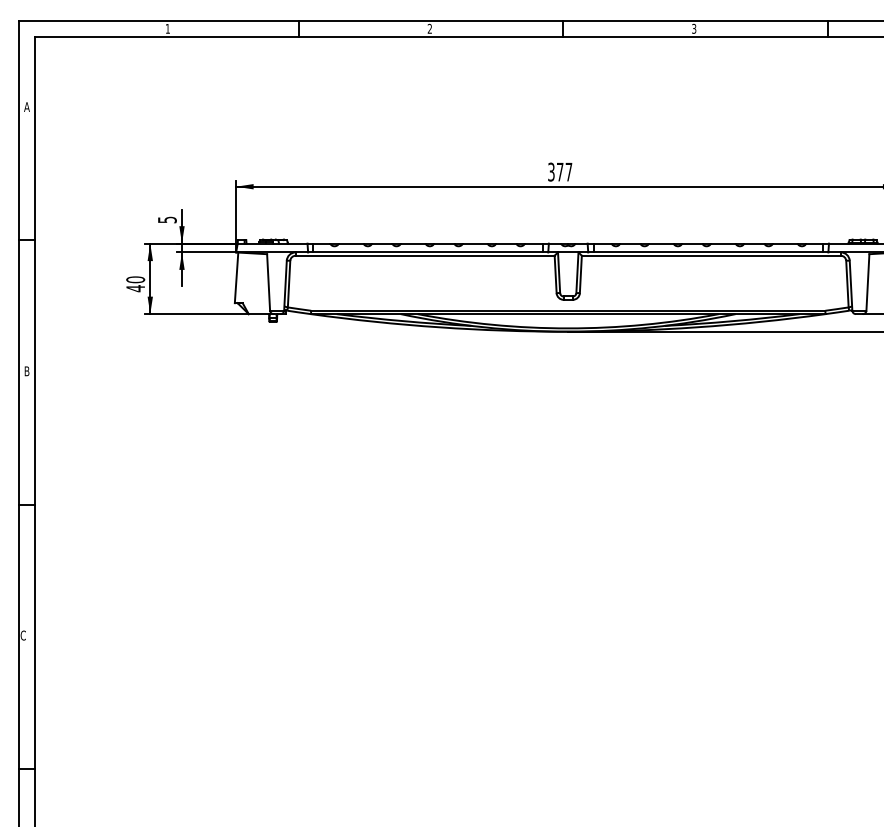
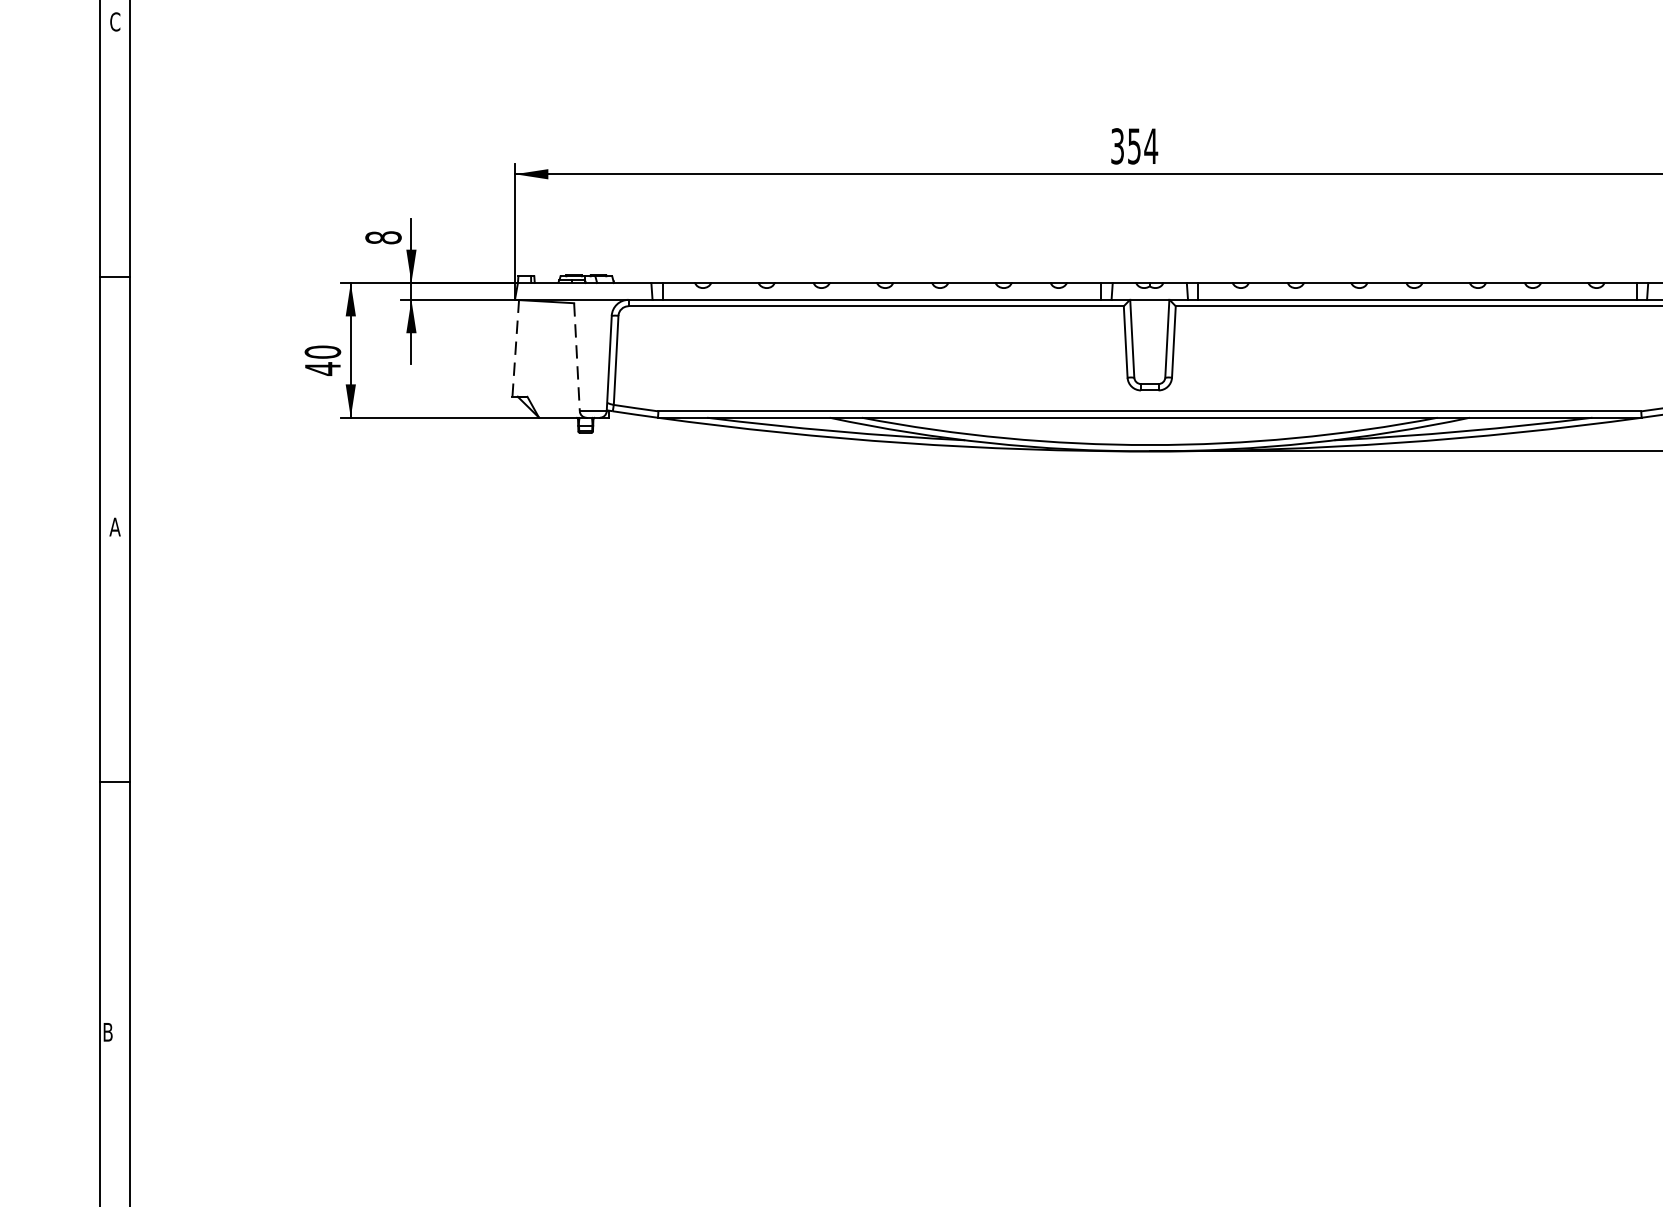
text: (26, 107) -> (114, 22), A -> C
text: (564, 171) -> (1142, 145), 377 -> 354
text: (166, 219) -> (381, 236), 5 -> 8
line: (236, 277) -> (515, 347), solid -> dashed
line: (268, 282) -> (576, 357), solid -> dashed
text: (26, 371) -> (114, 527), B -> A
text: (22, 635) -> (106, 1032), C -> B

